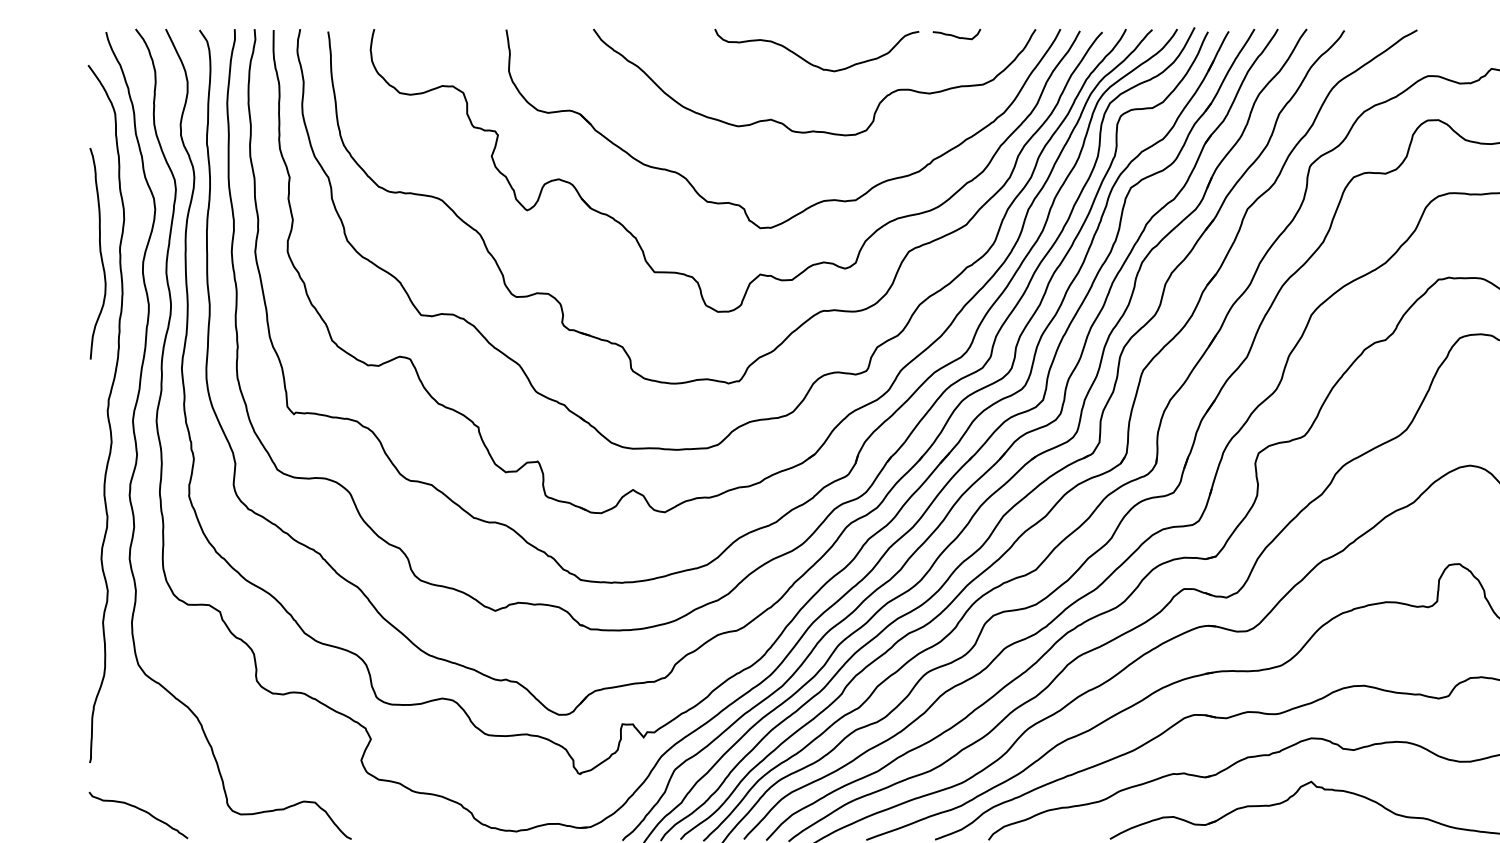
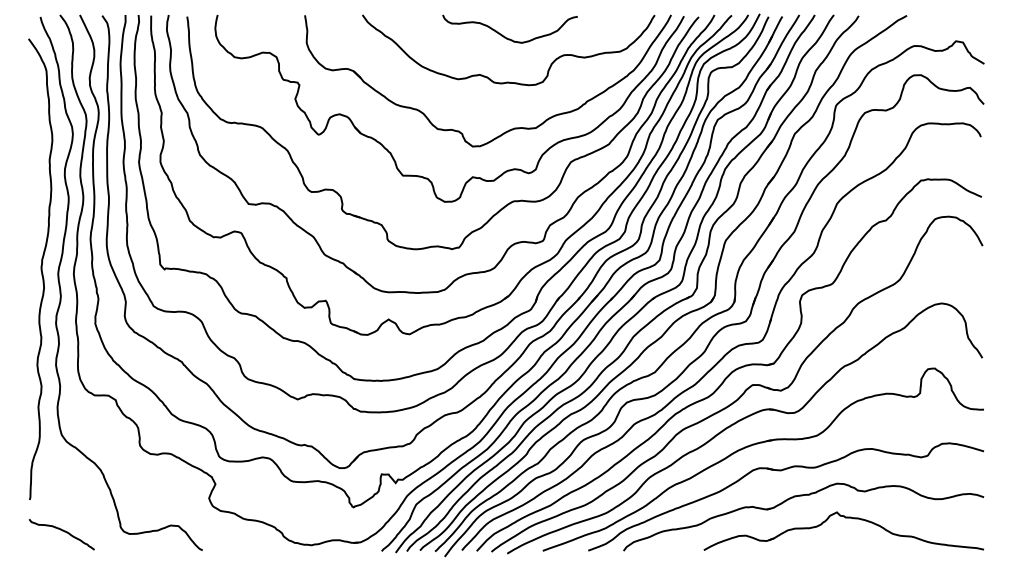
curve: (955, 34) -> (601, 18), removed
curve: (98, 252) -> (35, 162), removed

